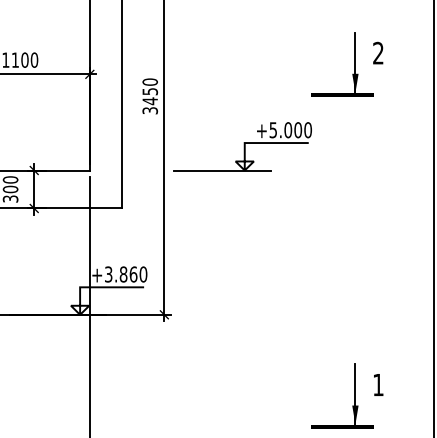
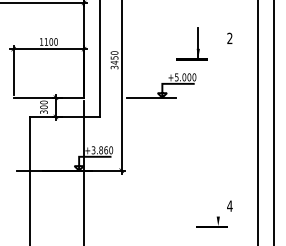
part: (341, 63) -> (191, 43), moved
text: (377, 383) -> (229, 205), 1 -> 4
line: (355, 393) -> (218, 210), removed

